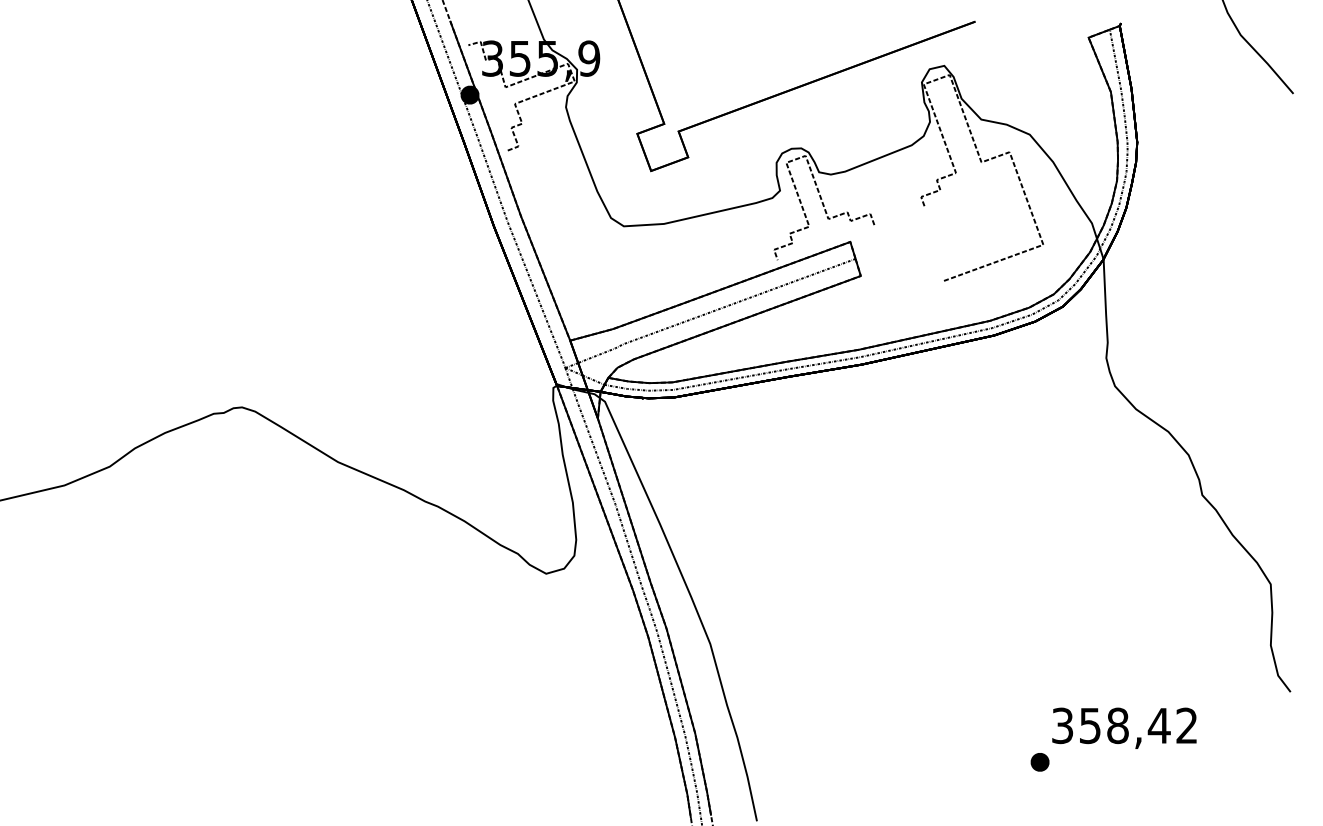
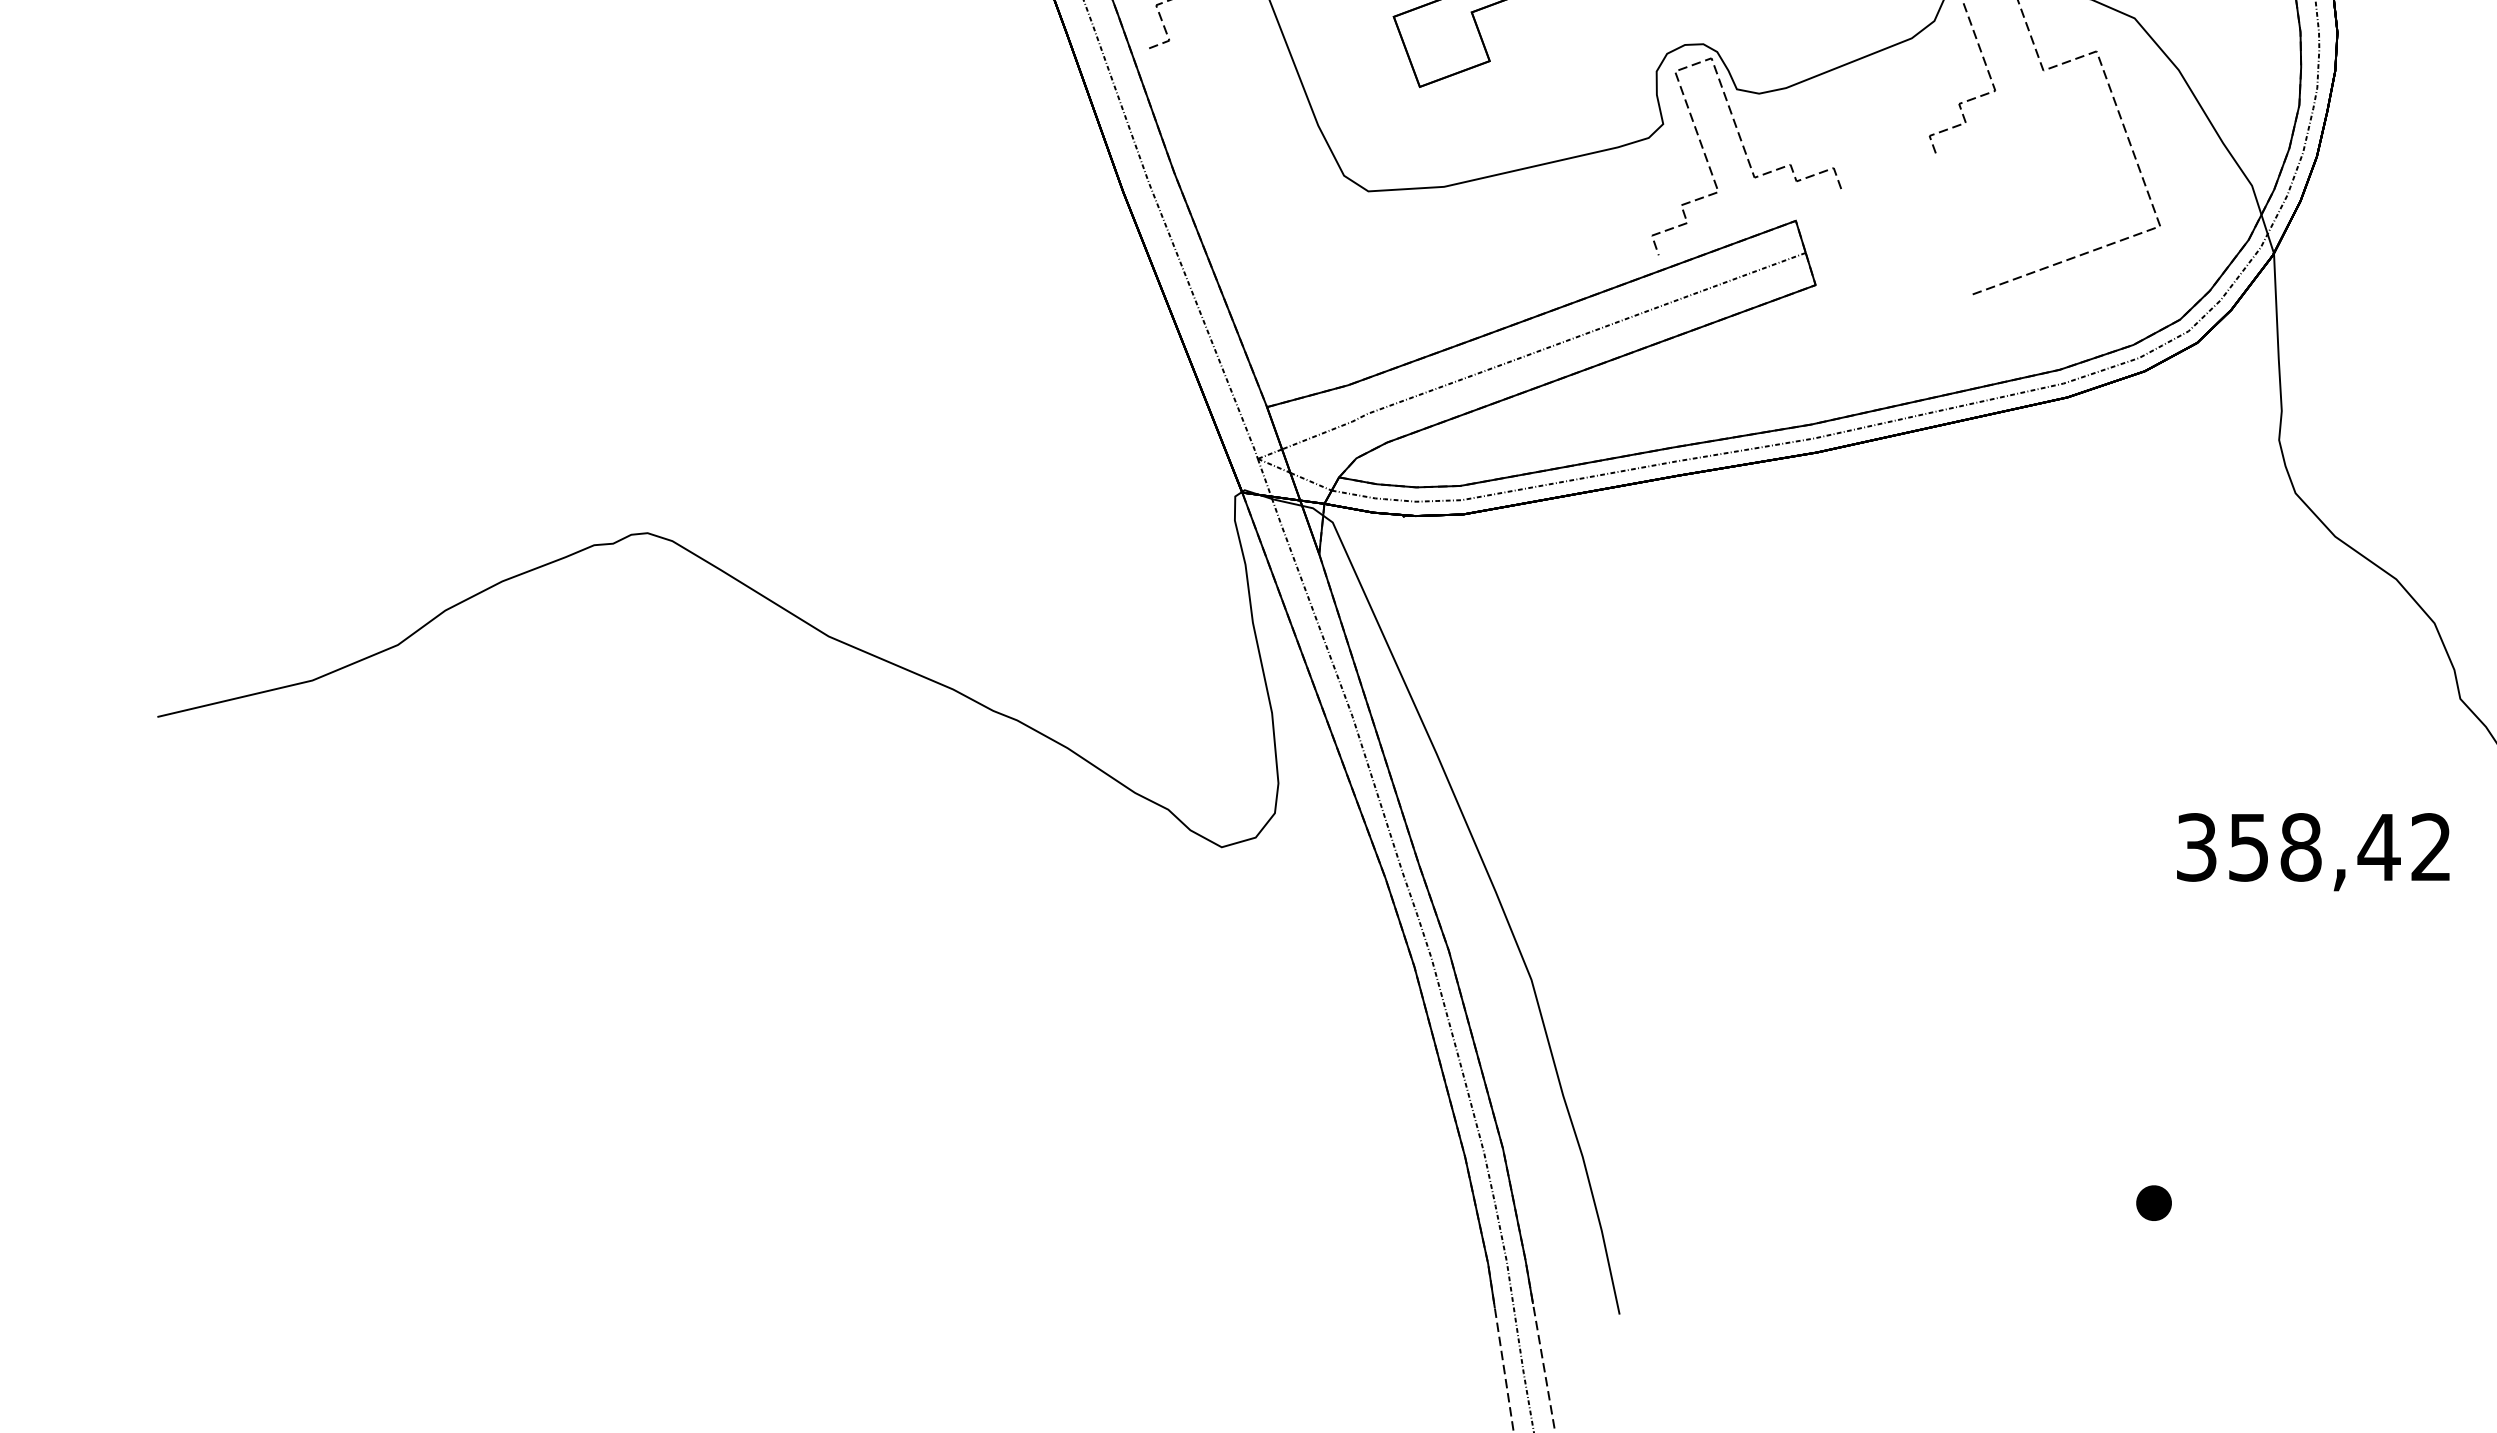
text: (1124, 727) -> (2313, 850), moved

